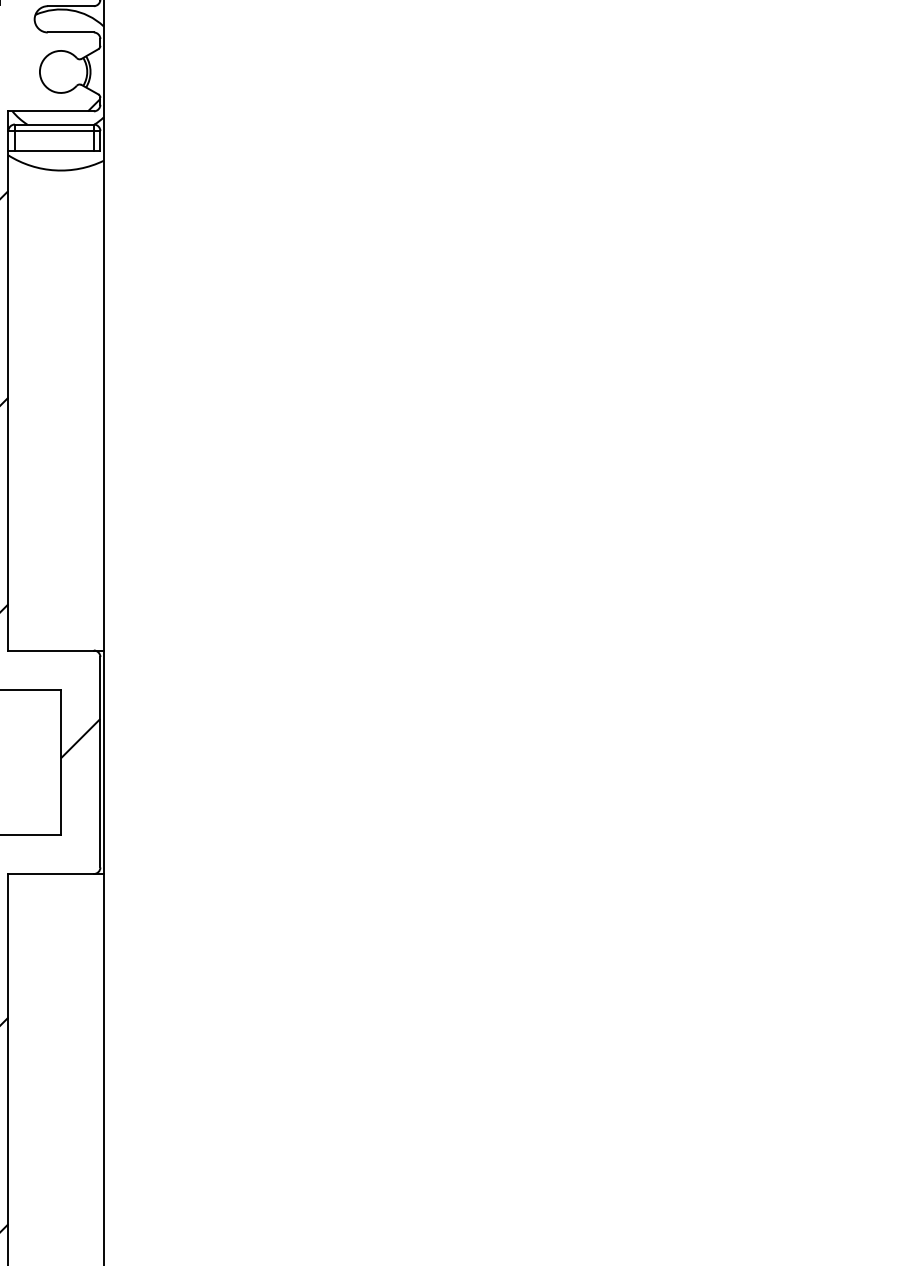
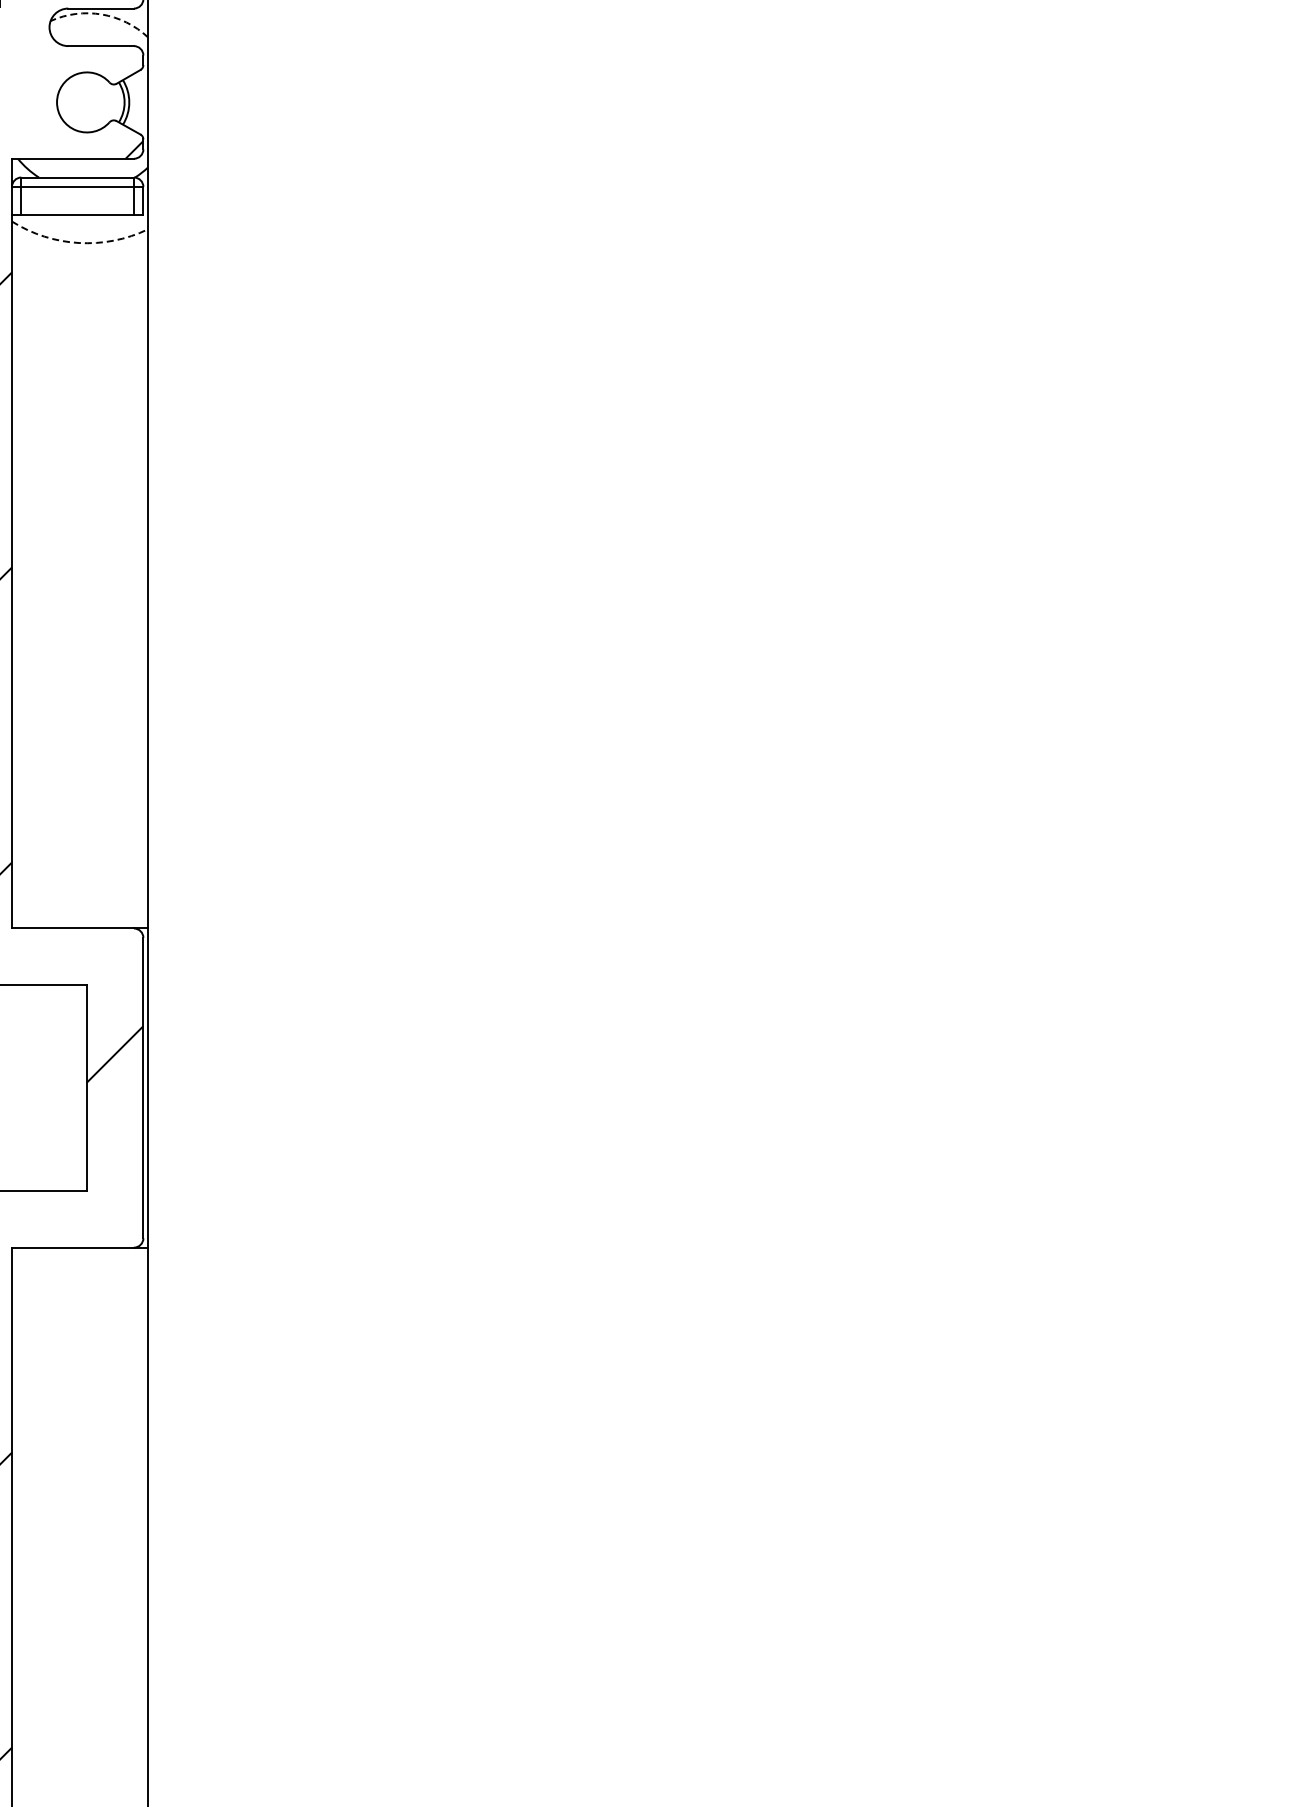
arc: (71, 10) -> (101, 14), solid -> dashed
arc: (55, 170) -> (79, 243), solid -> dashed

